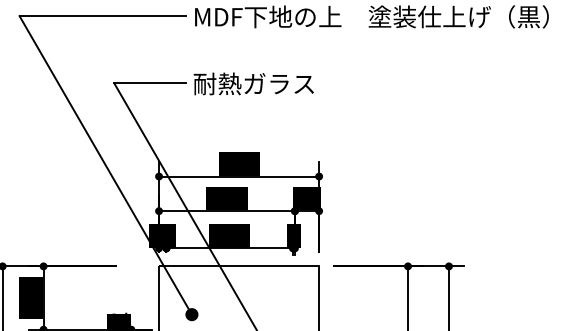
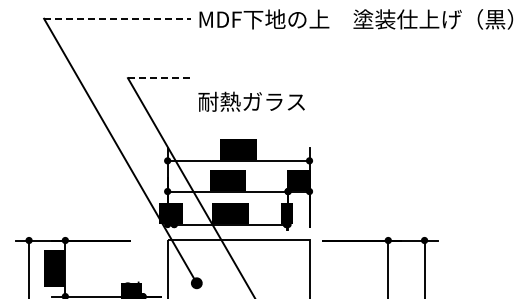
line: (102, 15) -> (117, 18), solid -> dashed
line: (149, 83) -> (159, 78), solid -> dashed
text: (253, 83) -> (251, 101), moved

